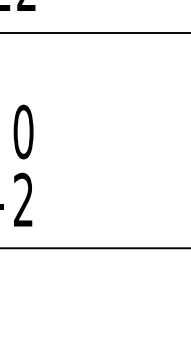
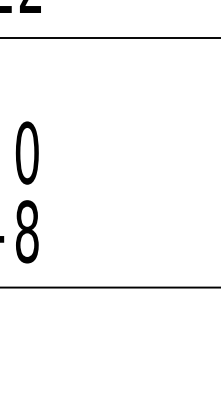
text: (23, 199) -> (27, 231), 2 -> 8

